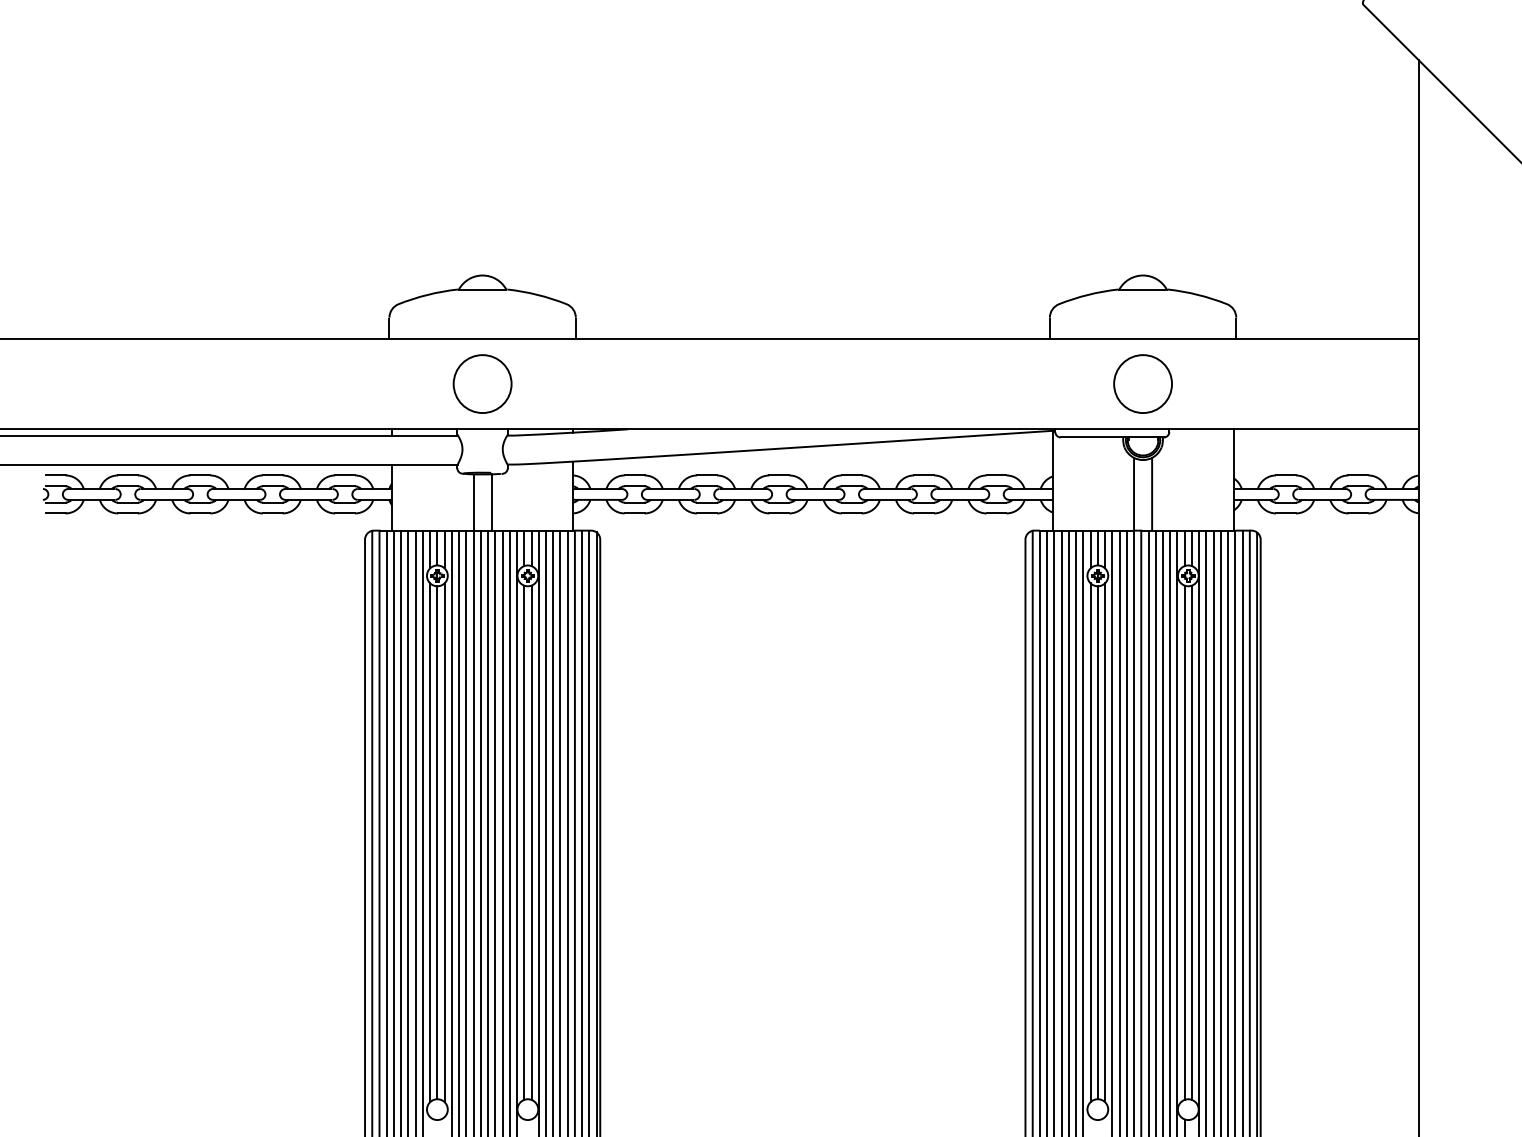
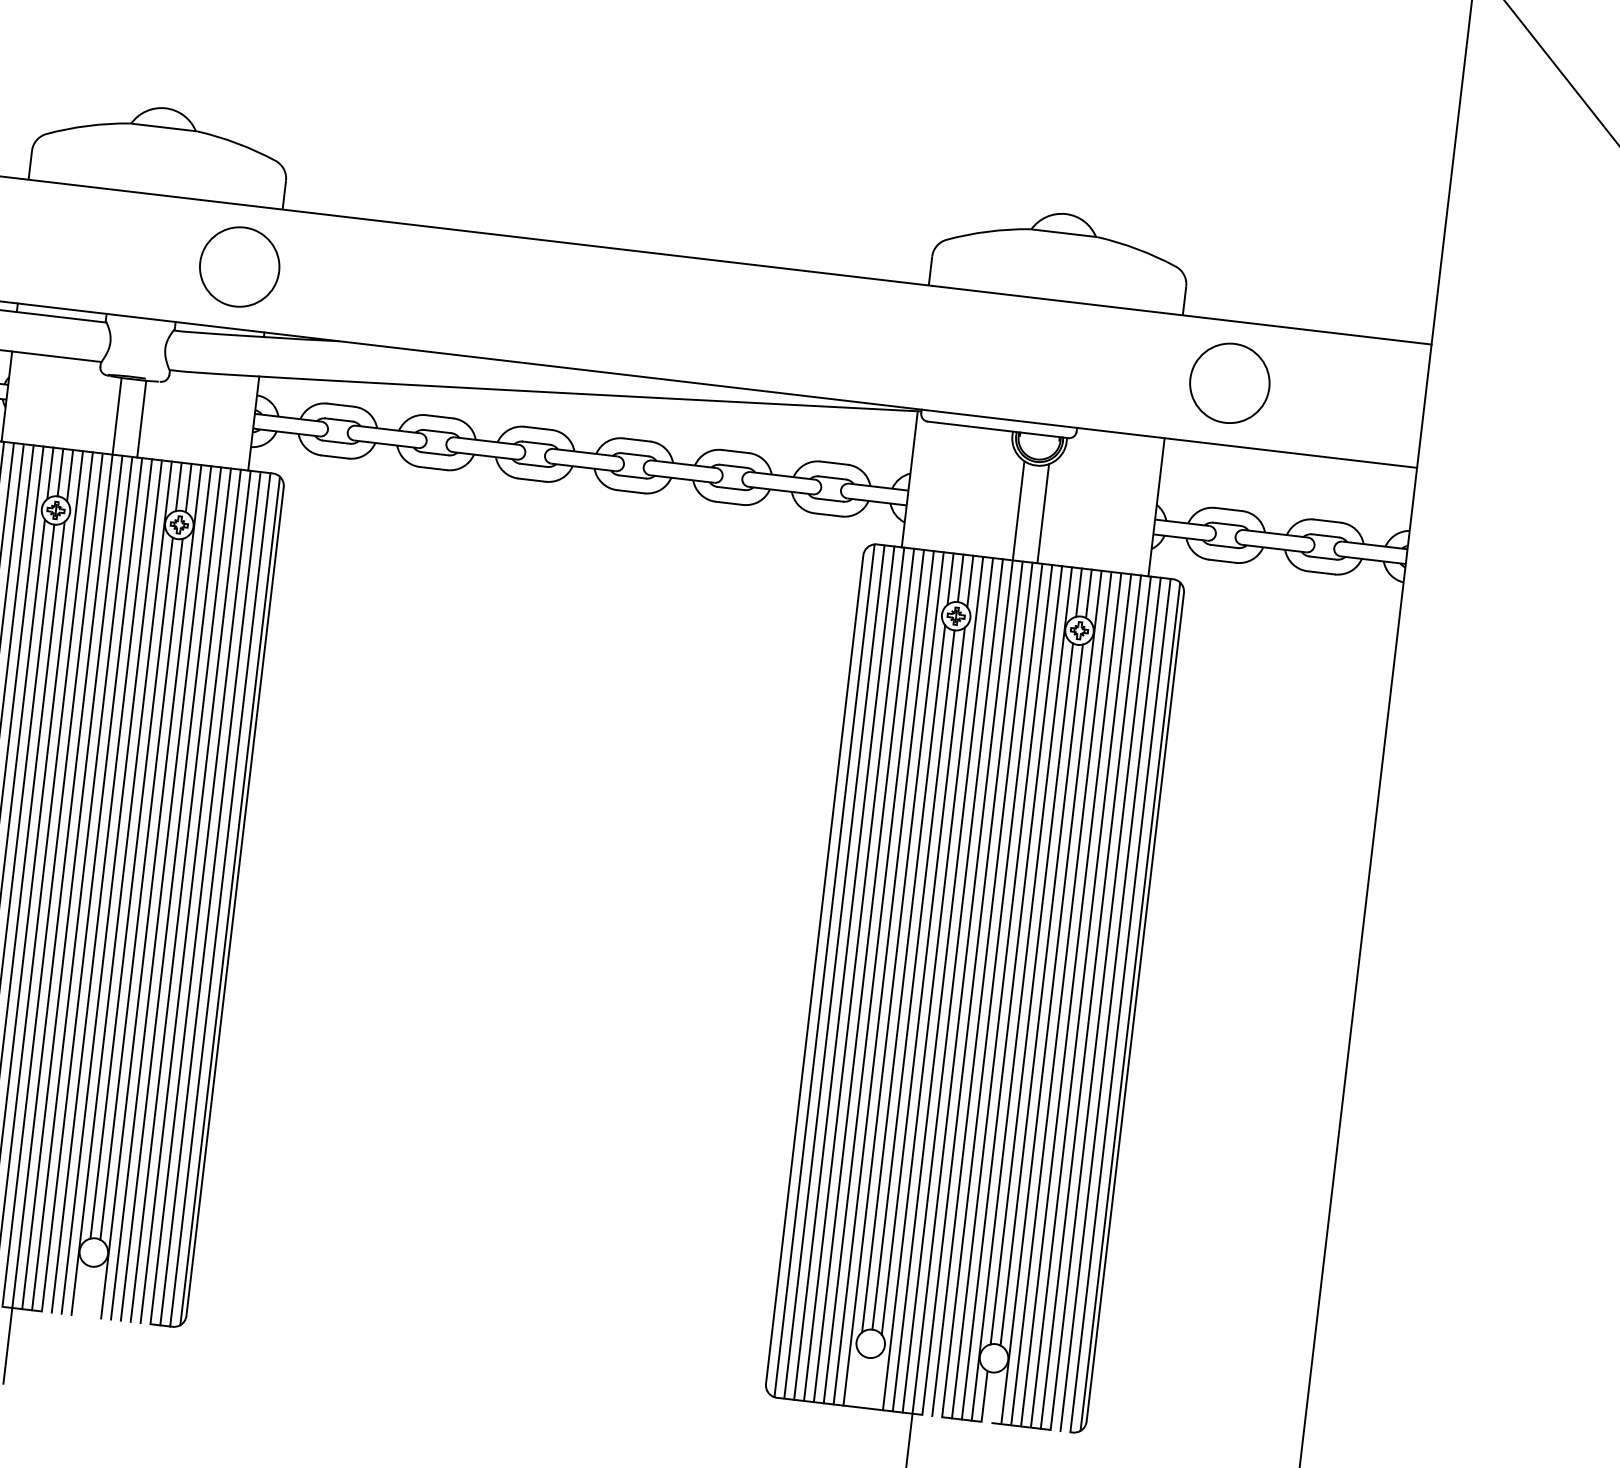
circle: (482, 383) -> (239, 266), moved
circle: (1142, 383) -> (1229, 382), moved

